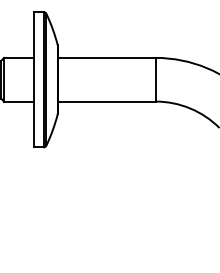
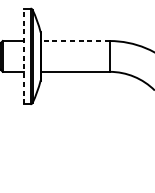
line: (106, 57) -> (75, 40), solid -> dashed
line: (33, 79) -> (23, 56), solid -> dashed

